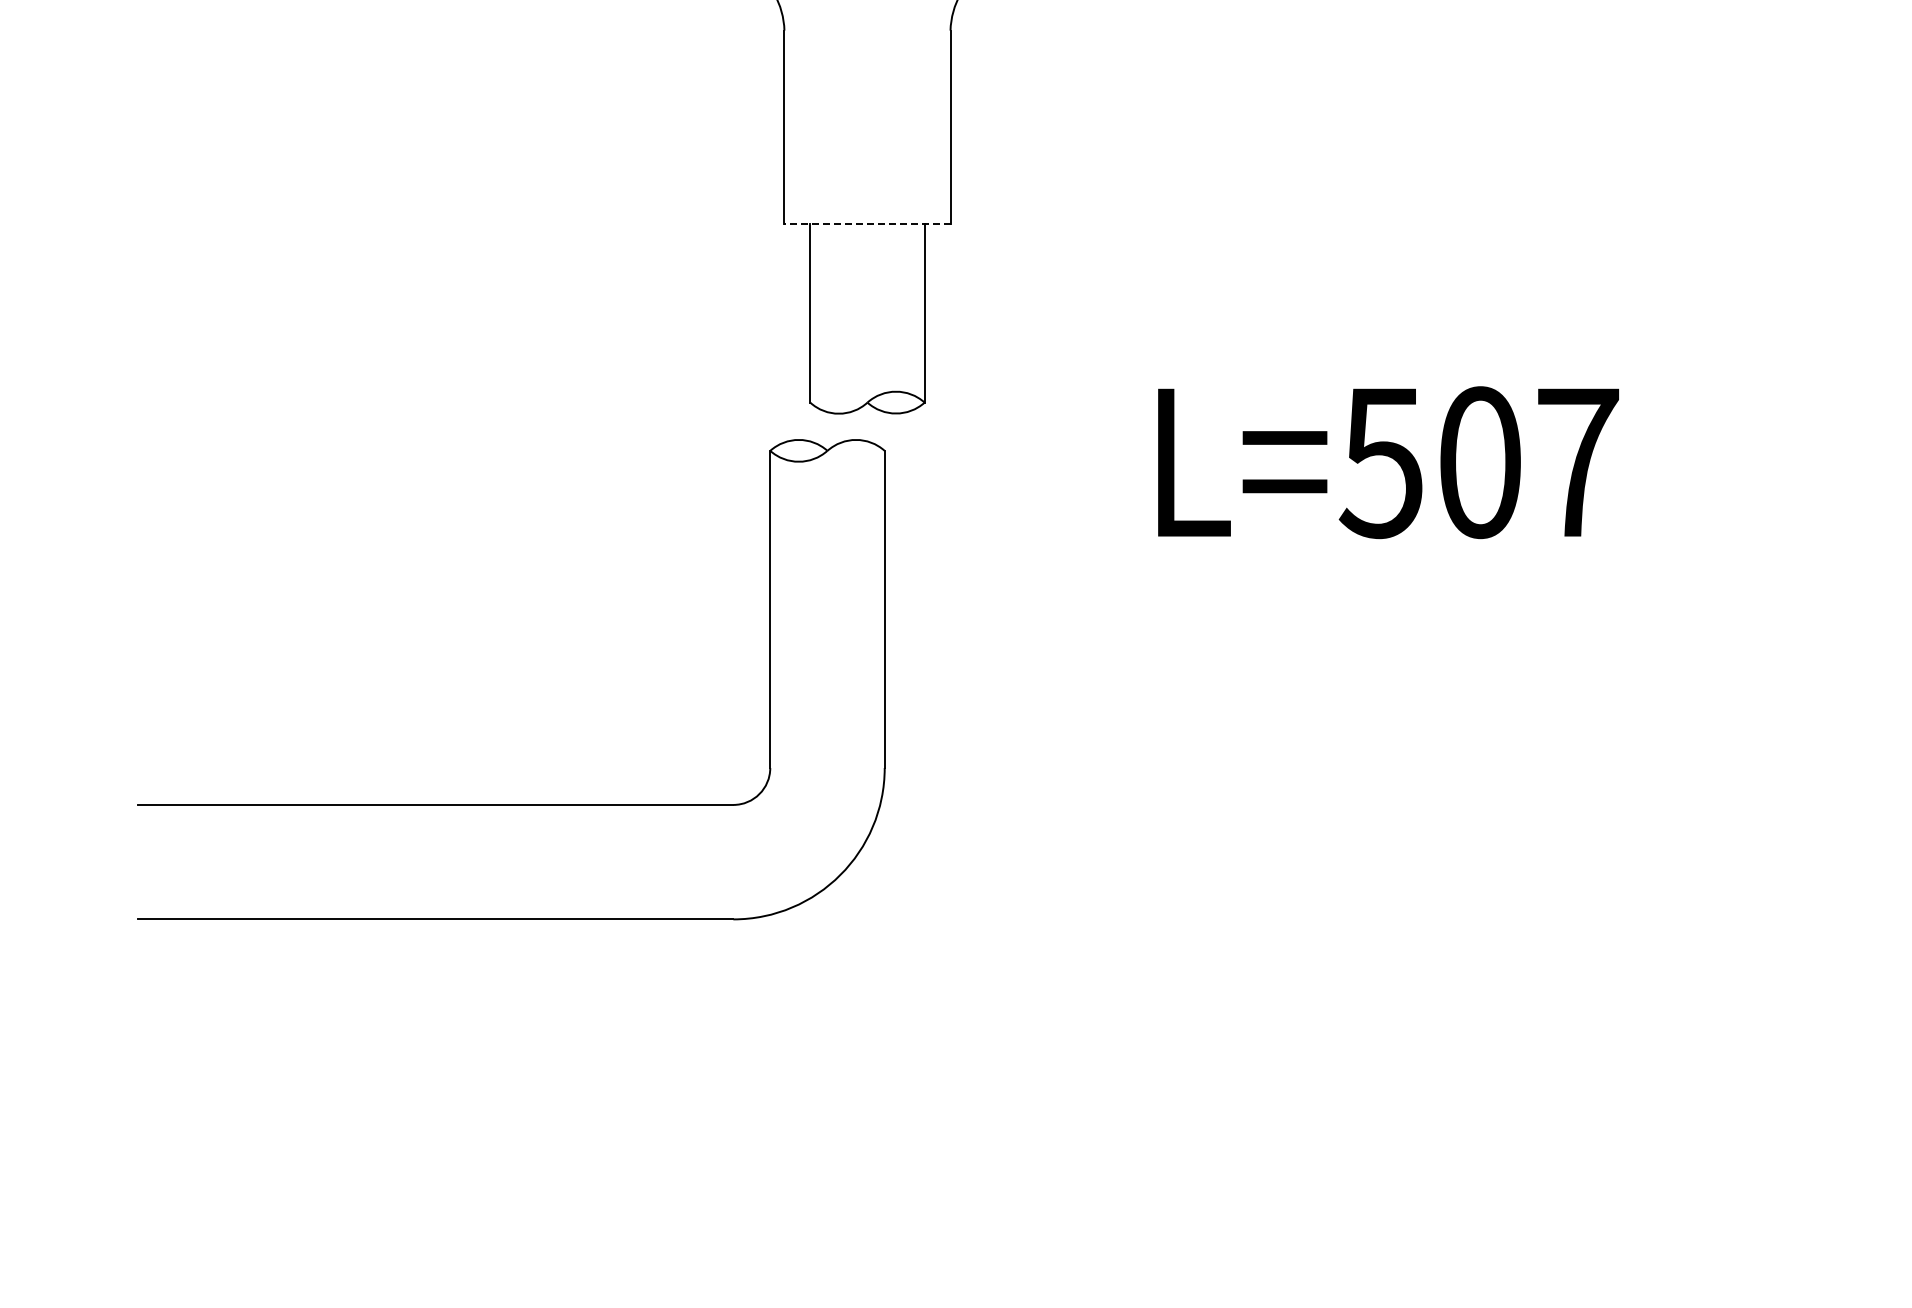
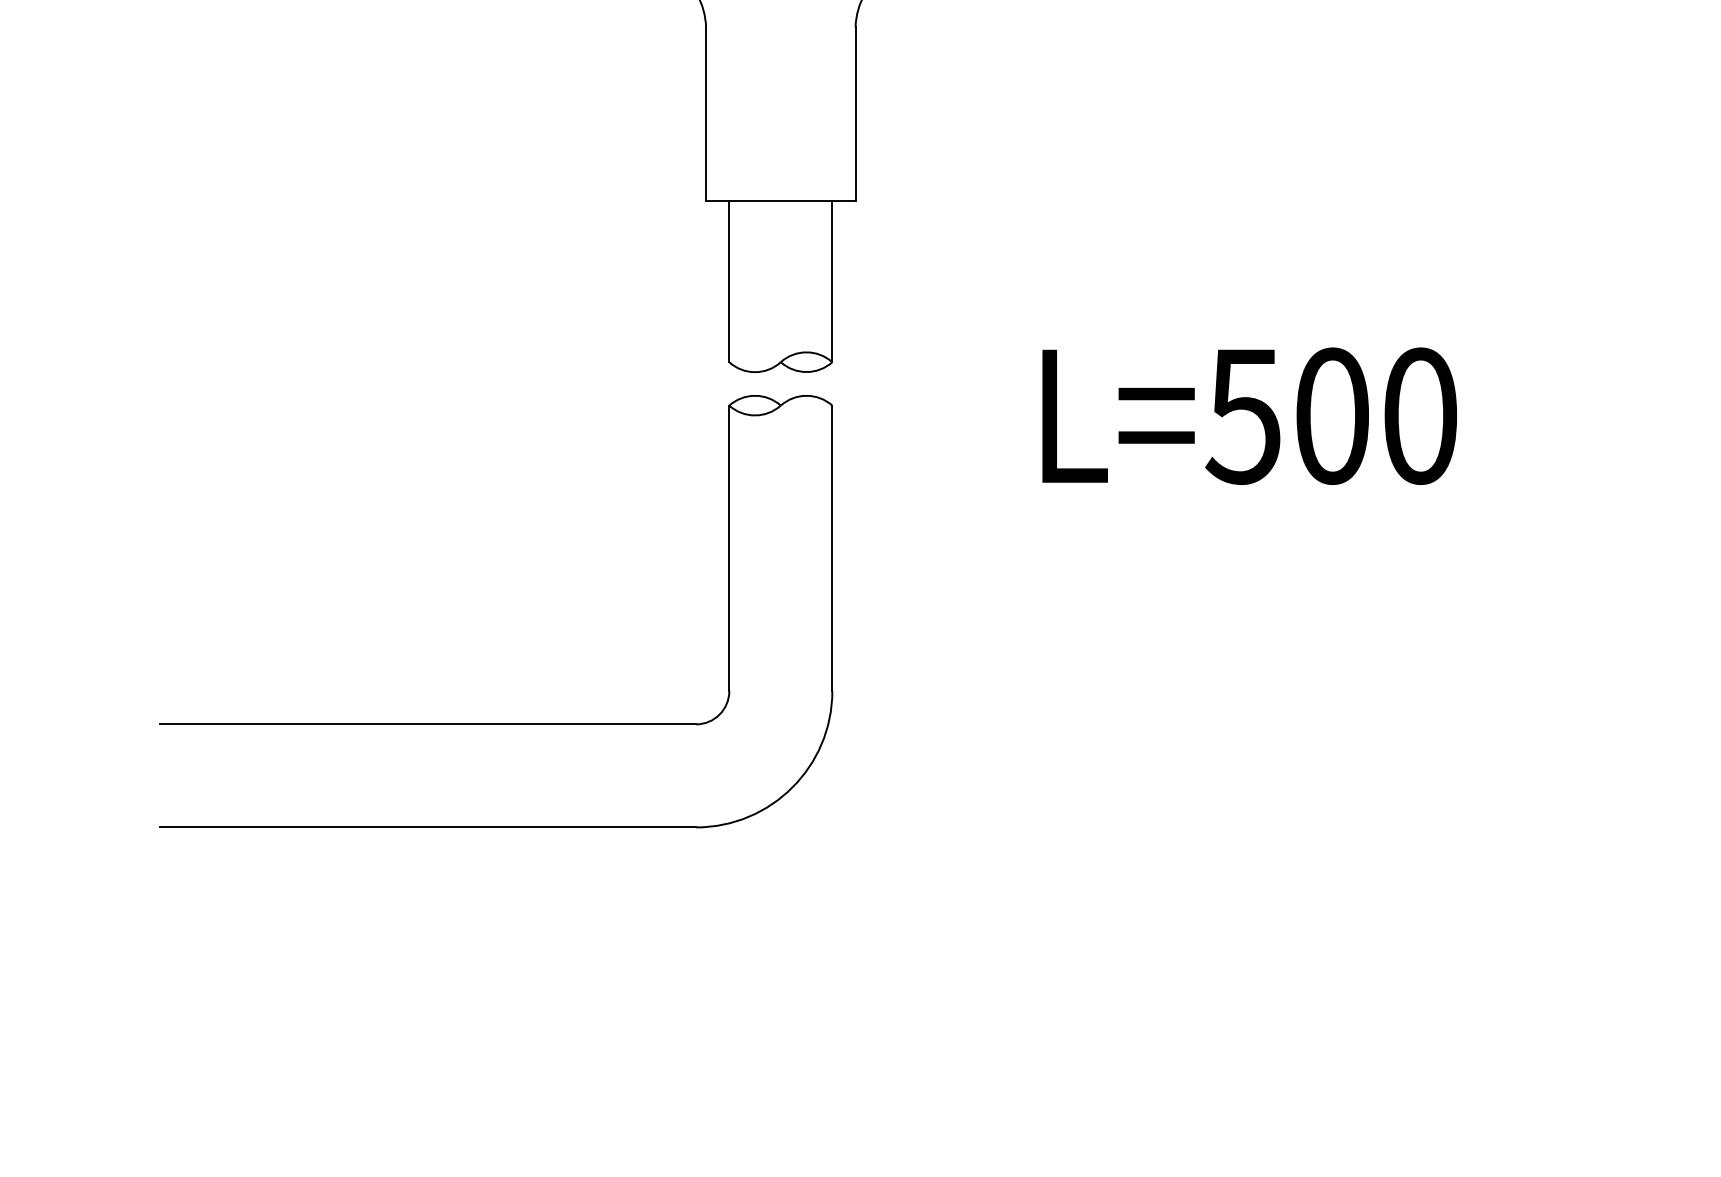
line: (866, 223) -> (779, 200), dashed -> solid
text: (1578, 462) -> (1420, 416), L=507 -> L=500
part: (511, 804) -> (496, 723), moved

